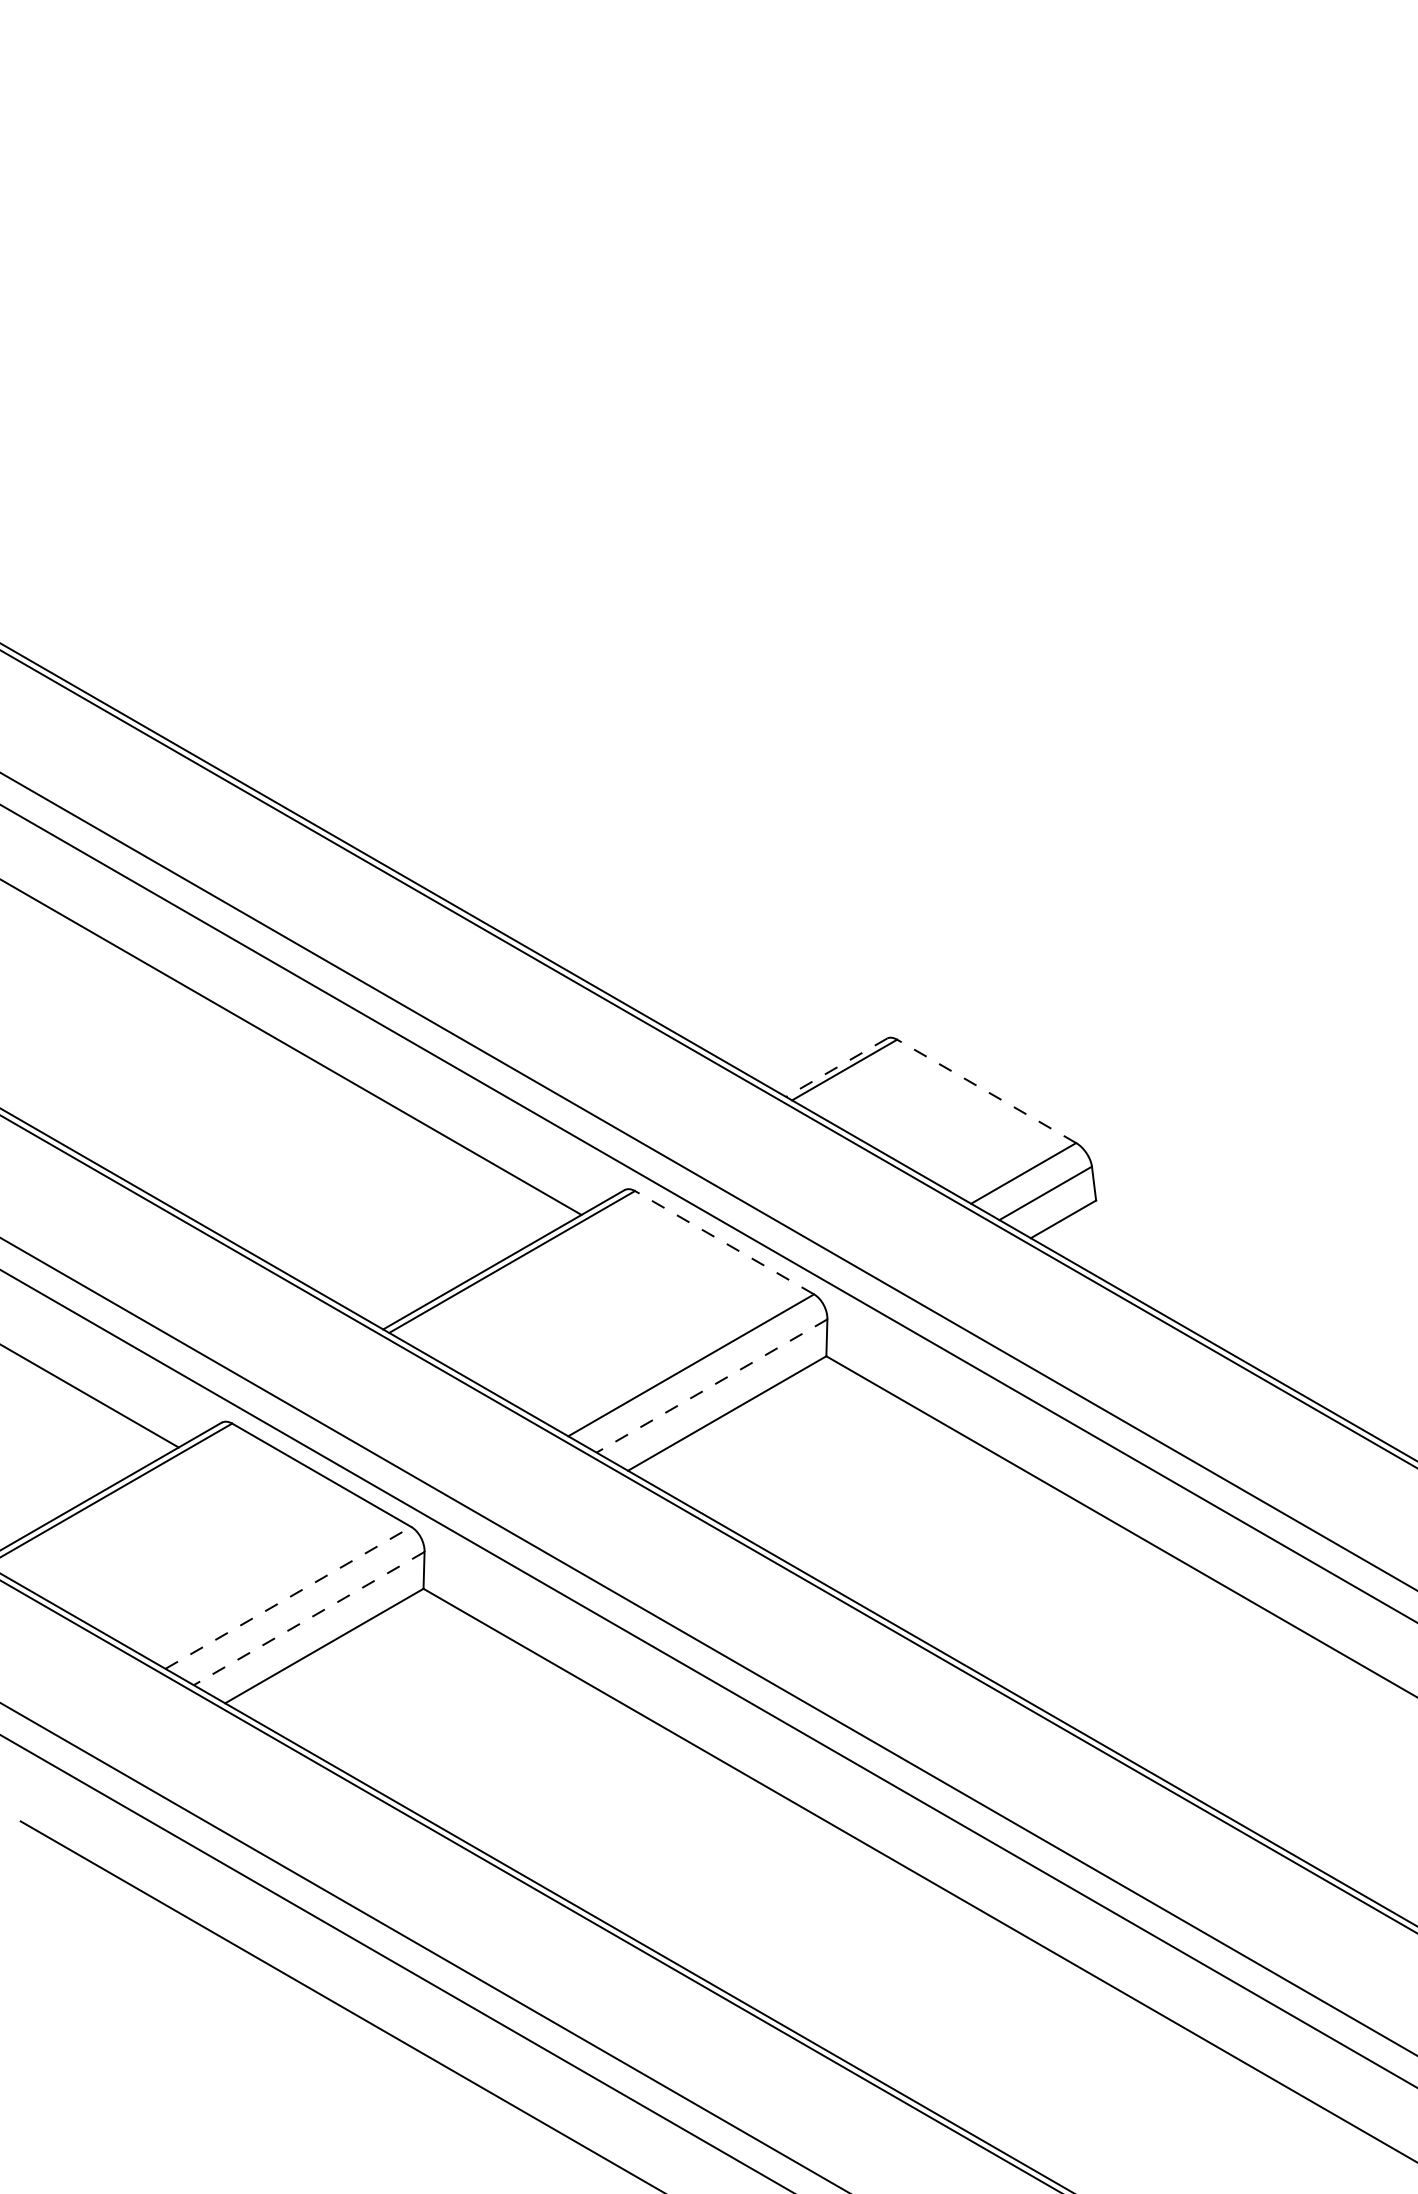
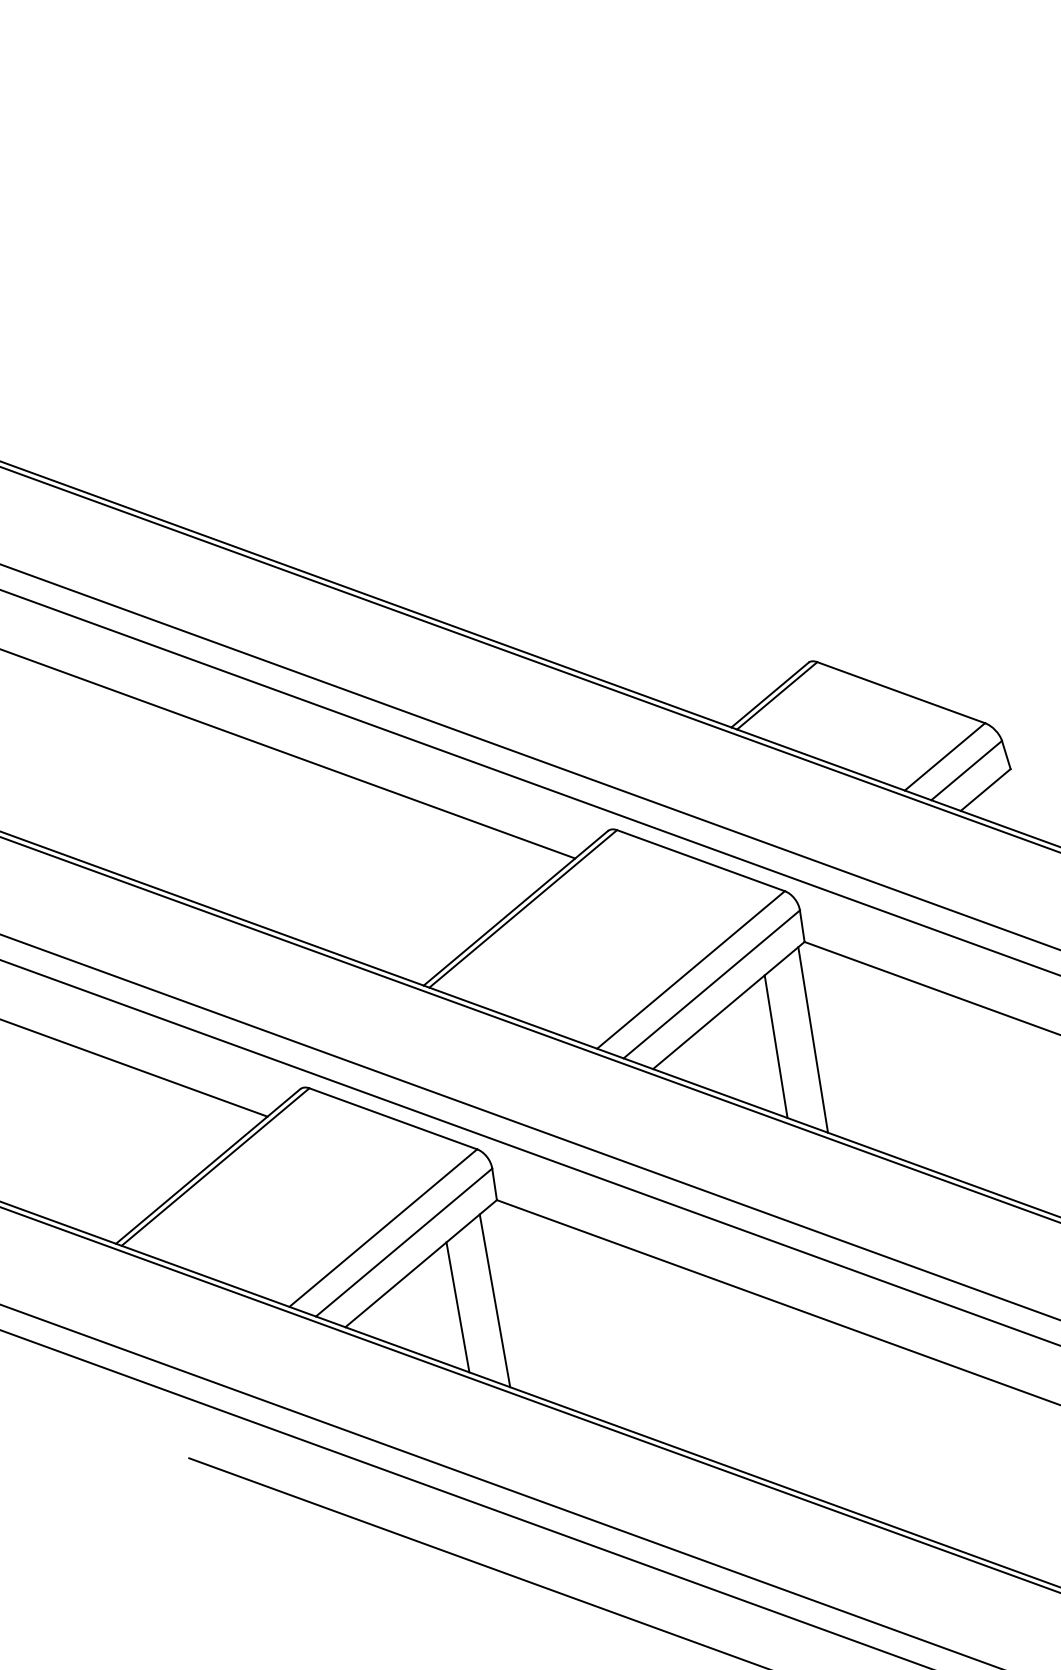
line: (836, 1067) -> (769, 694), dashed -> solid
line: (986, 1091) -> (901, 692), dashed -> solid
line: (724, 1242) -> (700, 860), dashed -> solid
line: (711, 1386) -> (711, 984), dashed -> solid
line: (772, 1469) -> (775, 1046), added
line: (816, 1469) -> (813, 1039), added
line: (288, 1597) -> (383, 1227), dashed -> solid
line: (308, 1618) -> (403, 1242), dashed -> solid
line: (357, 1702) -> (457, 1306), added
line: (401, 1702) -> (495, 1300), added

